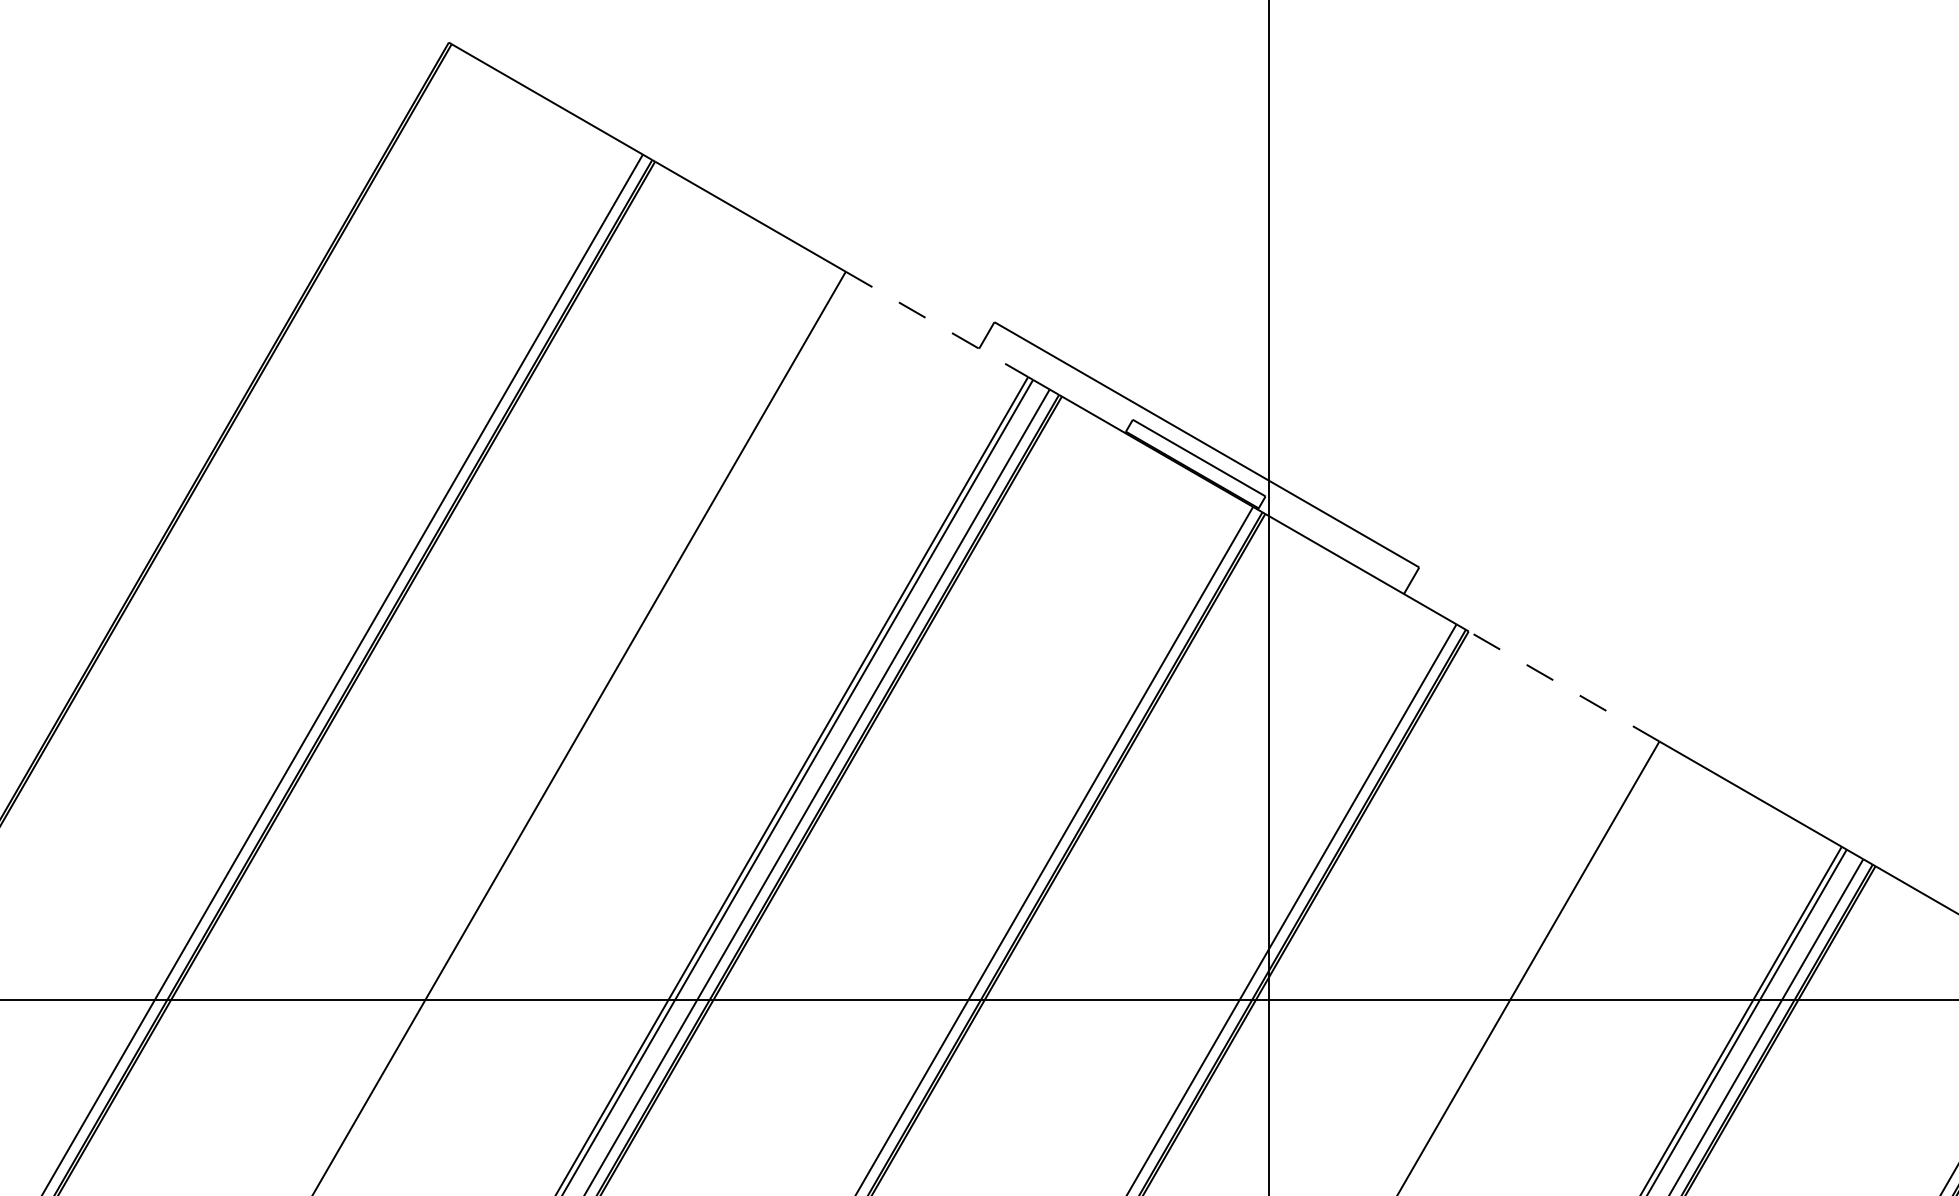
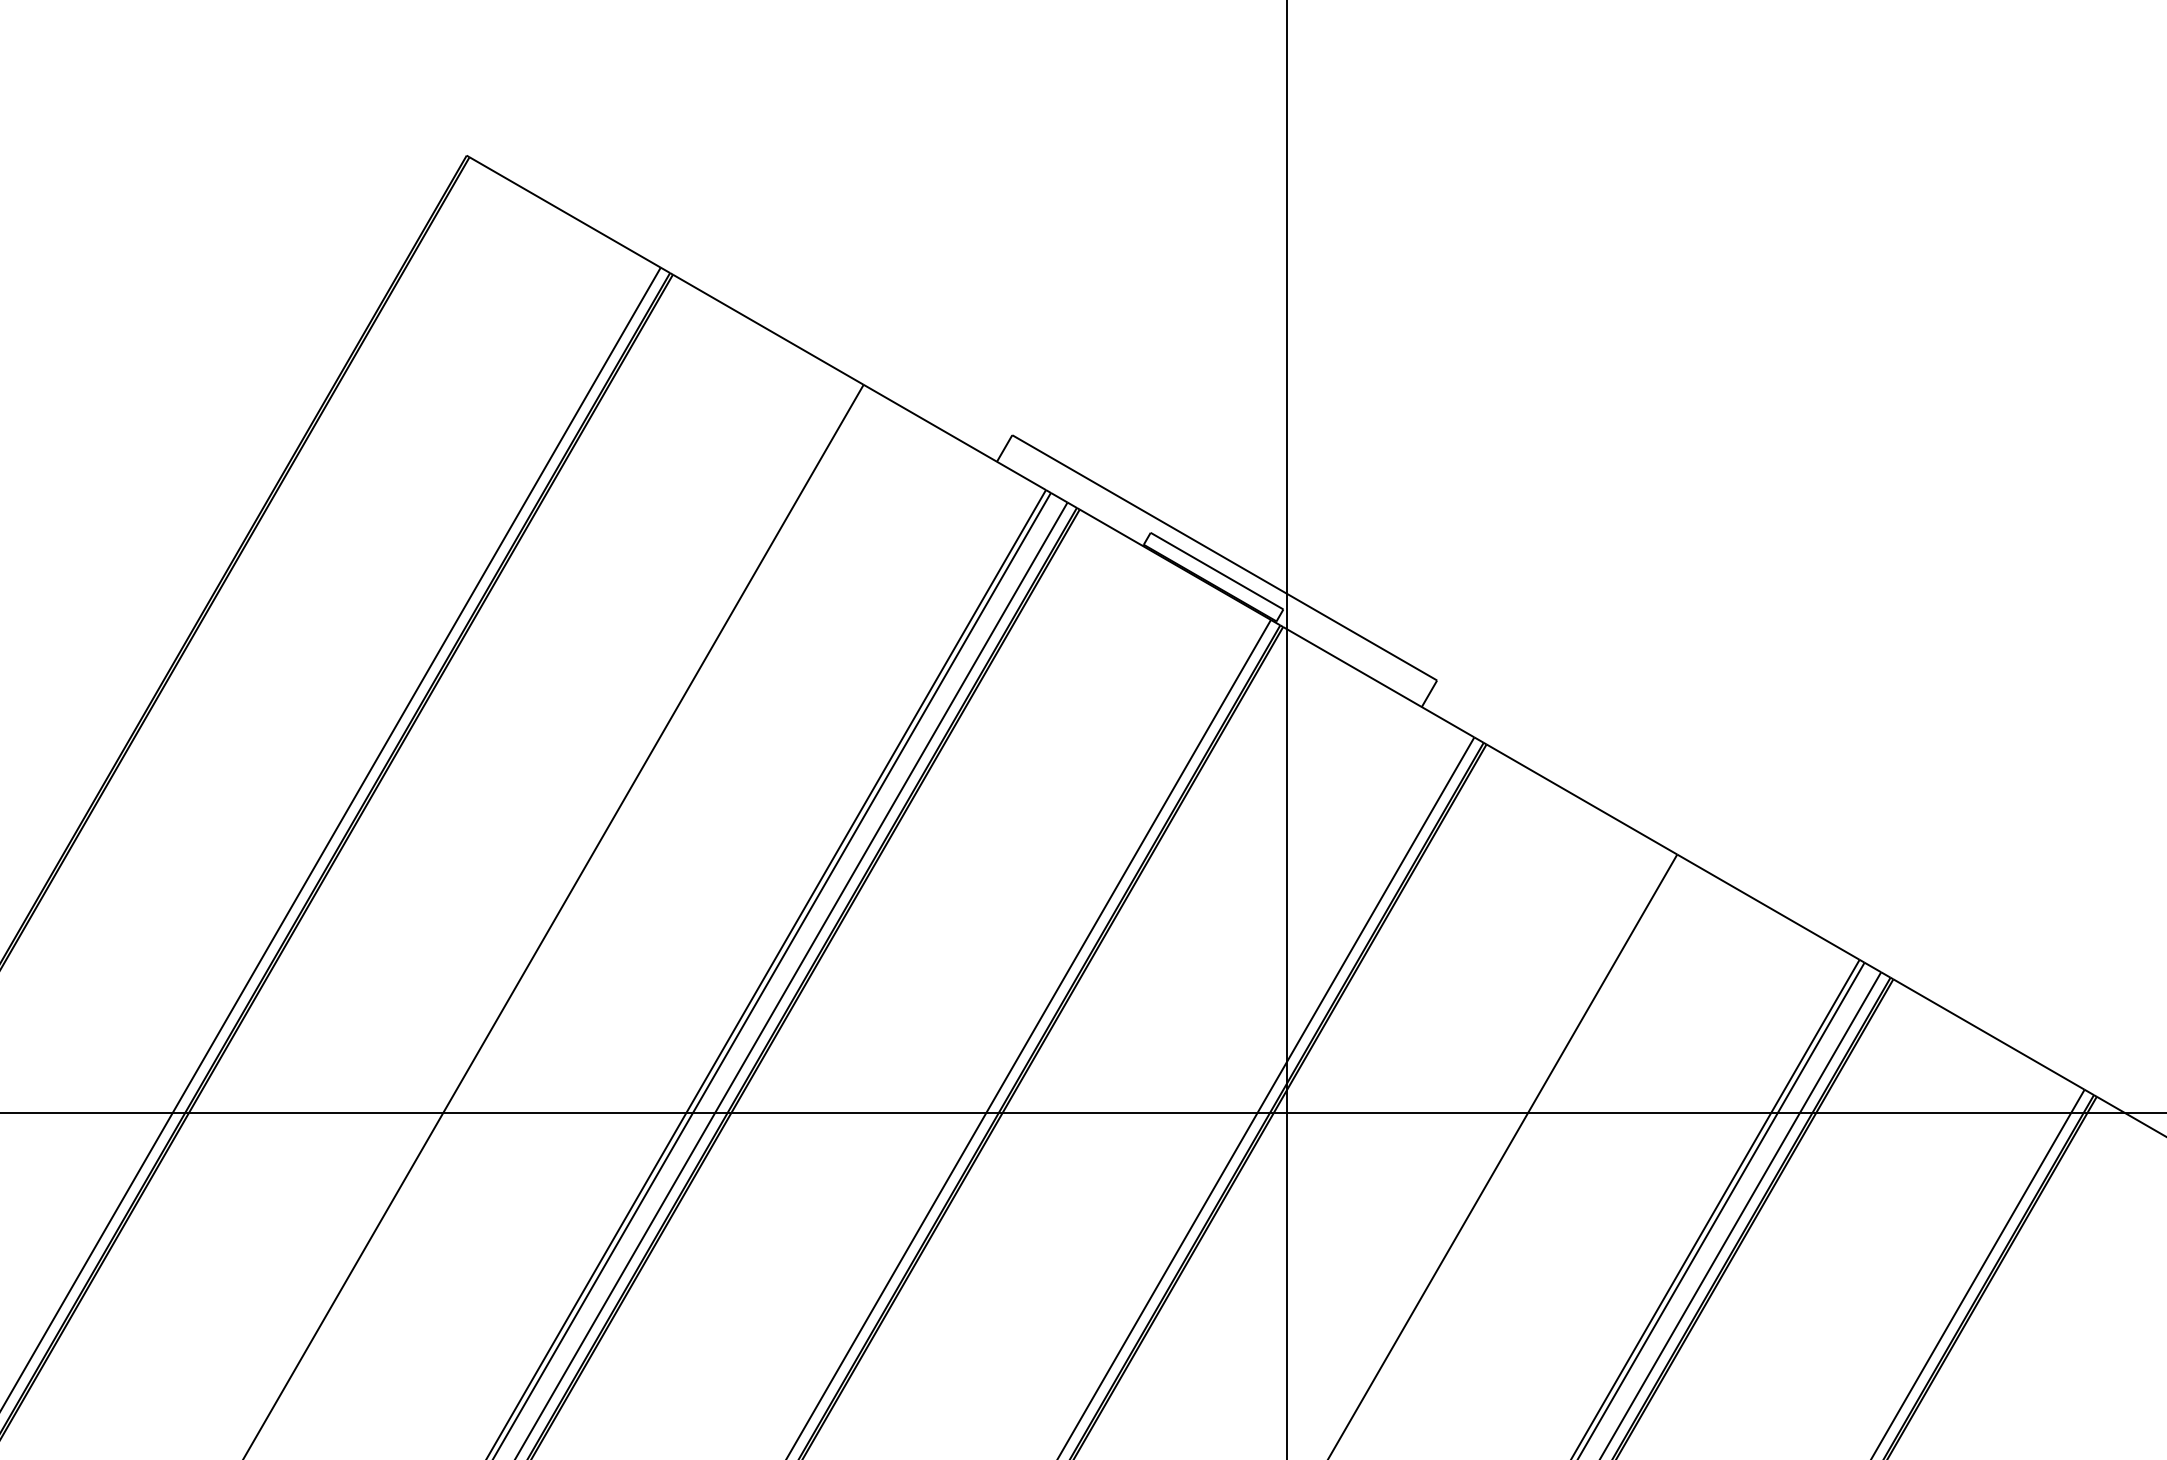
line: (937, 324) -> (955, 437), dashed -> solid
line: (1563, 686) -> (1581, 799), dashed -> solid

